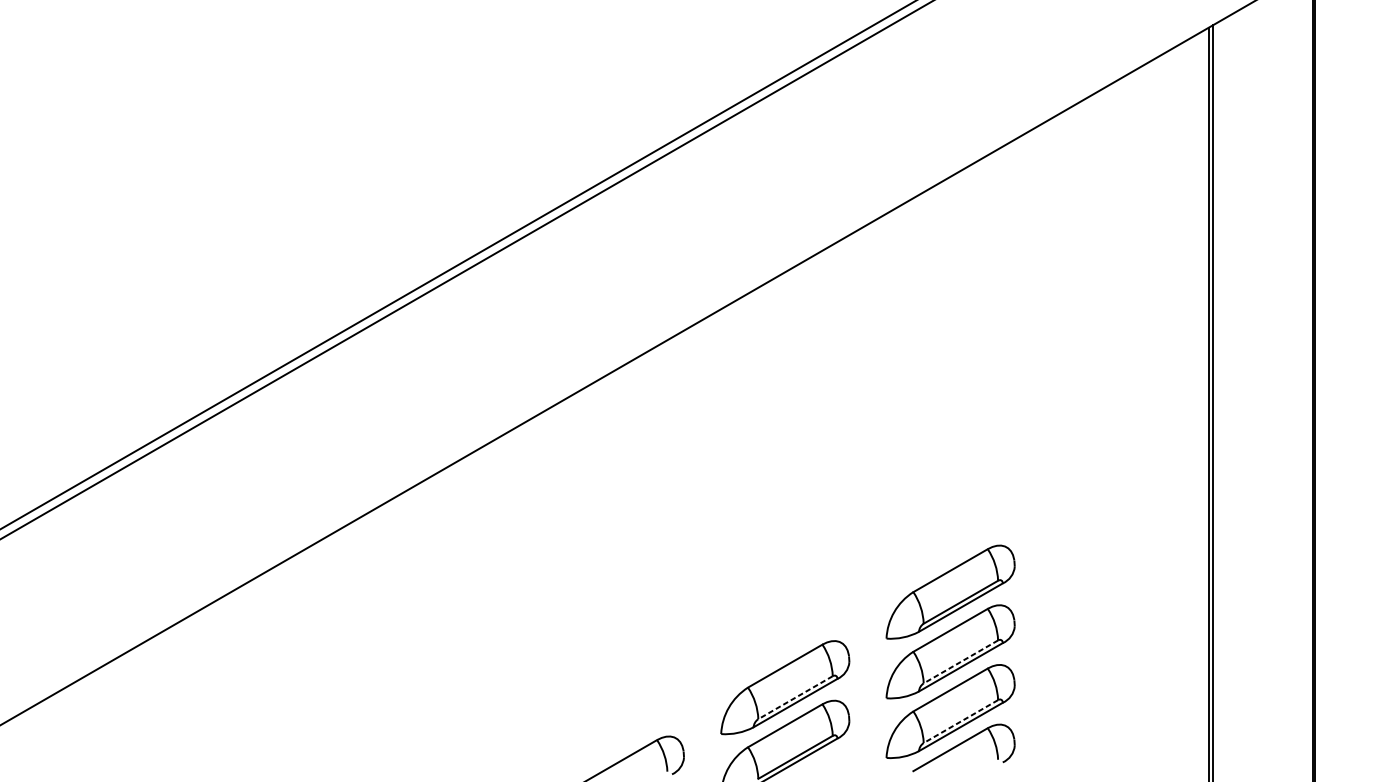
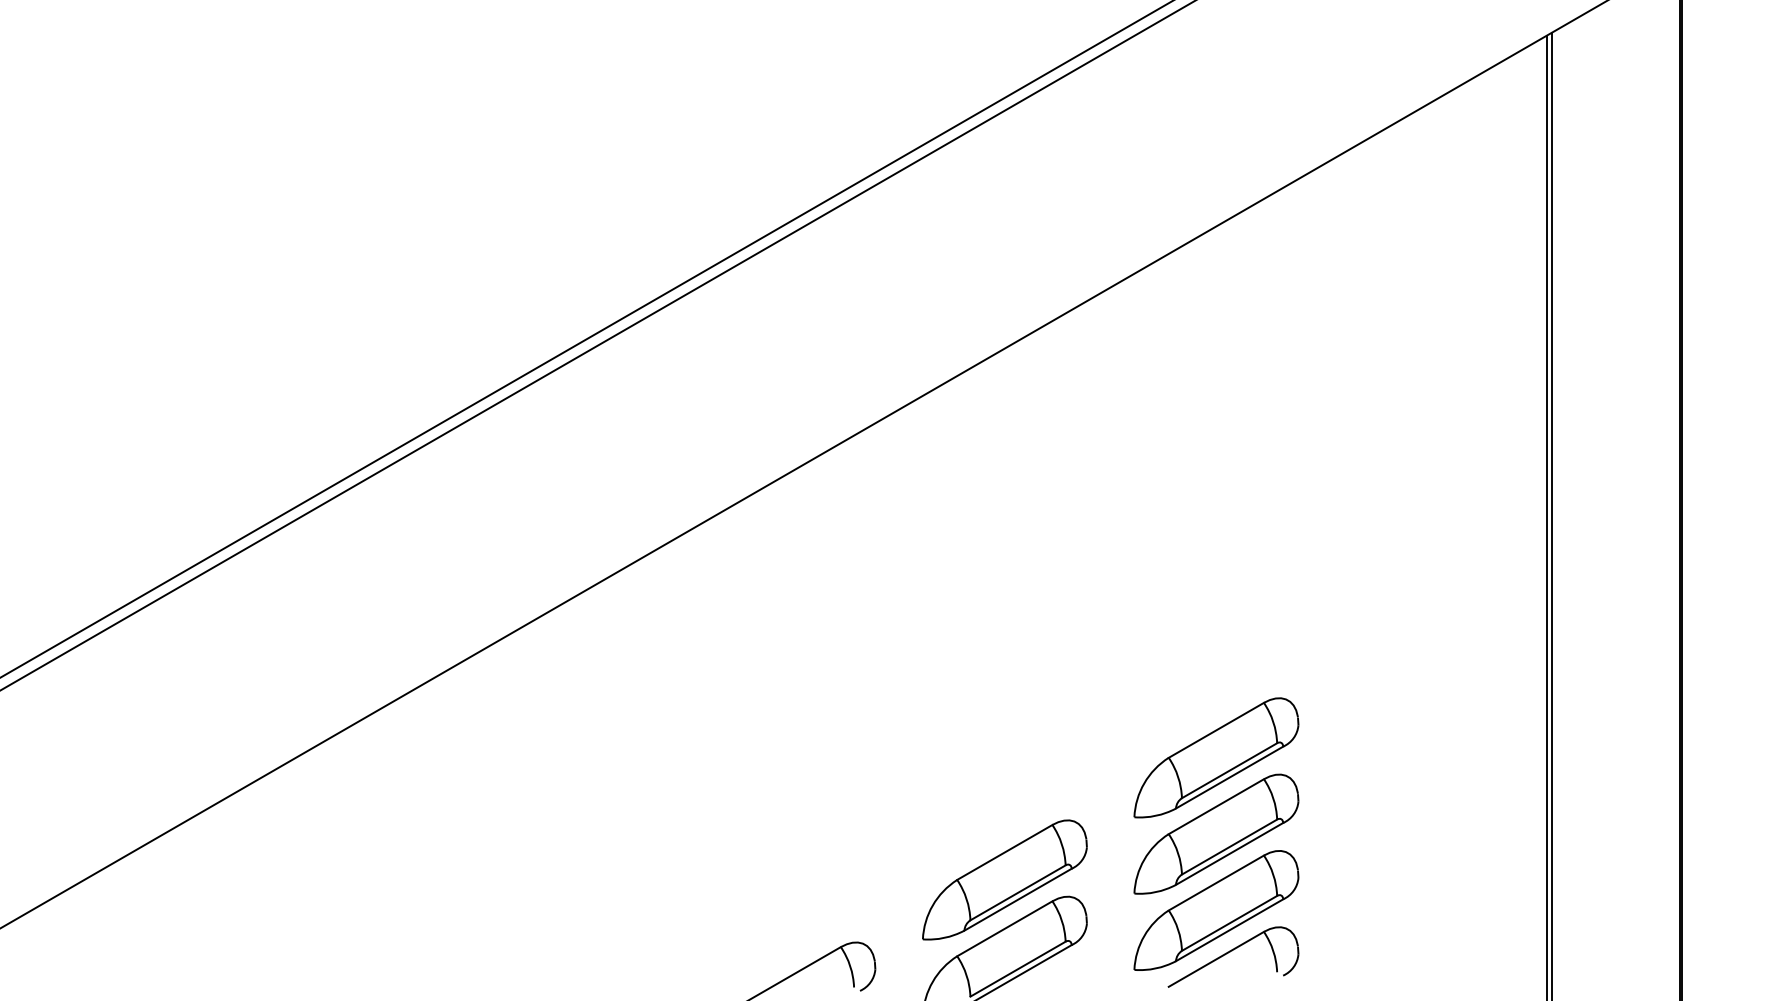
line: (960, 662) -> (1229, 847), dashed -> solid
line: (795, 697) -> (1018, 892), dashed -> solid
line: (960, 721) -> (1229, 923), dashed -> solid

